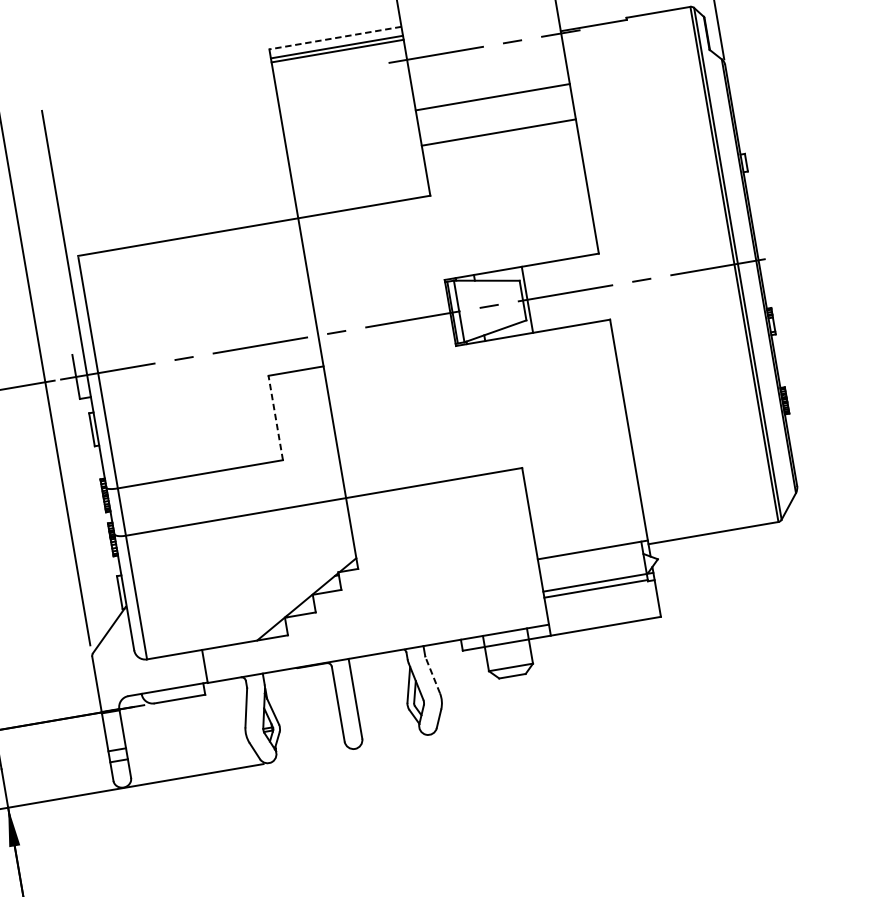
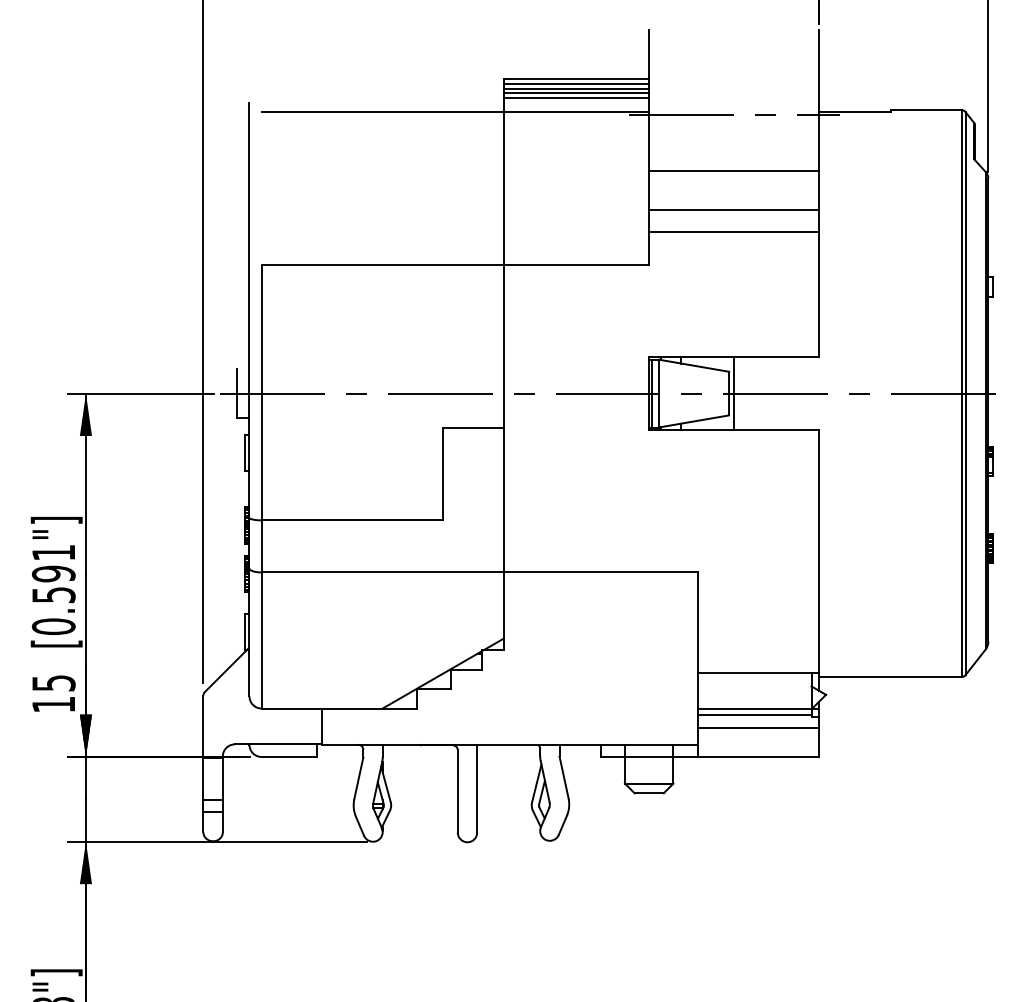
line: (335, 37) -> (576, 78), dashed -> solid
line: (336, 42) -> (576, 83), added
line: (338, 55) -> (576, 97), added
line: (230, 87) -> (455, 112), added
line: (501, 153) -> (733, 232), added
line: (275, 417) -> (443, 473), dashed -> solid
line: (600, 599) -> (757, 727), added
line: (433, 675) -> (564, 777), dashed -> solid

